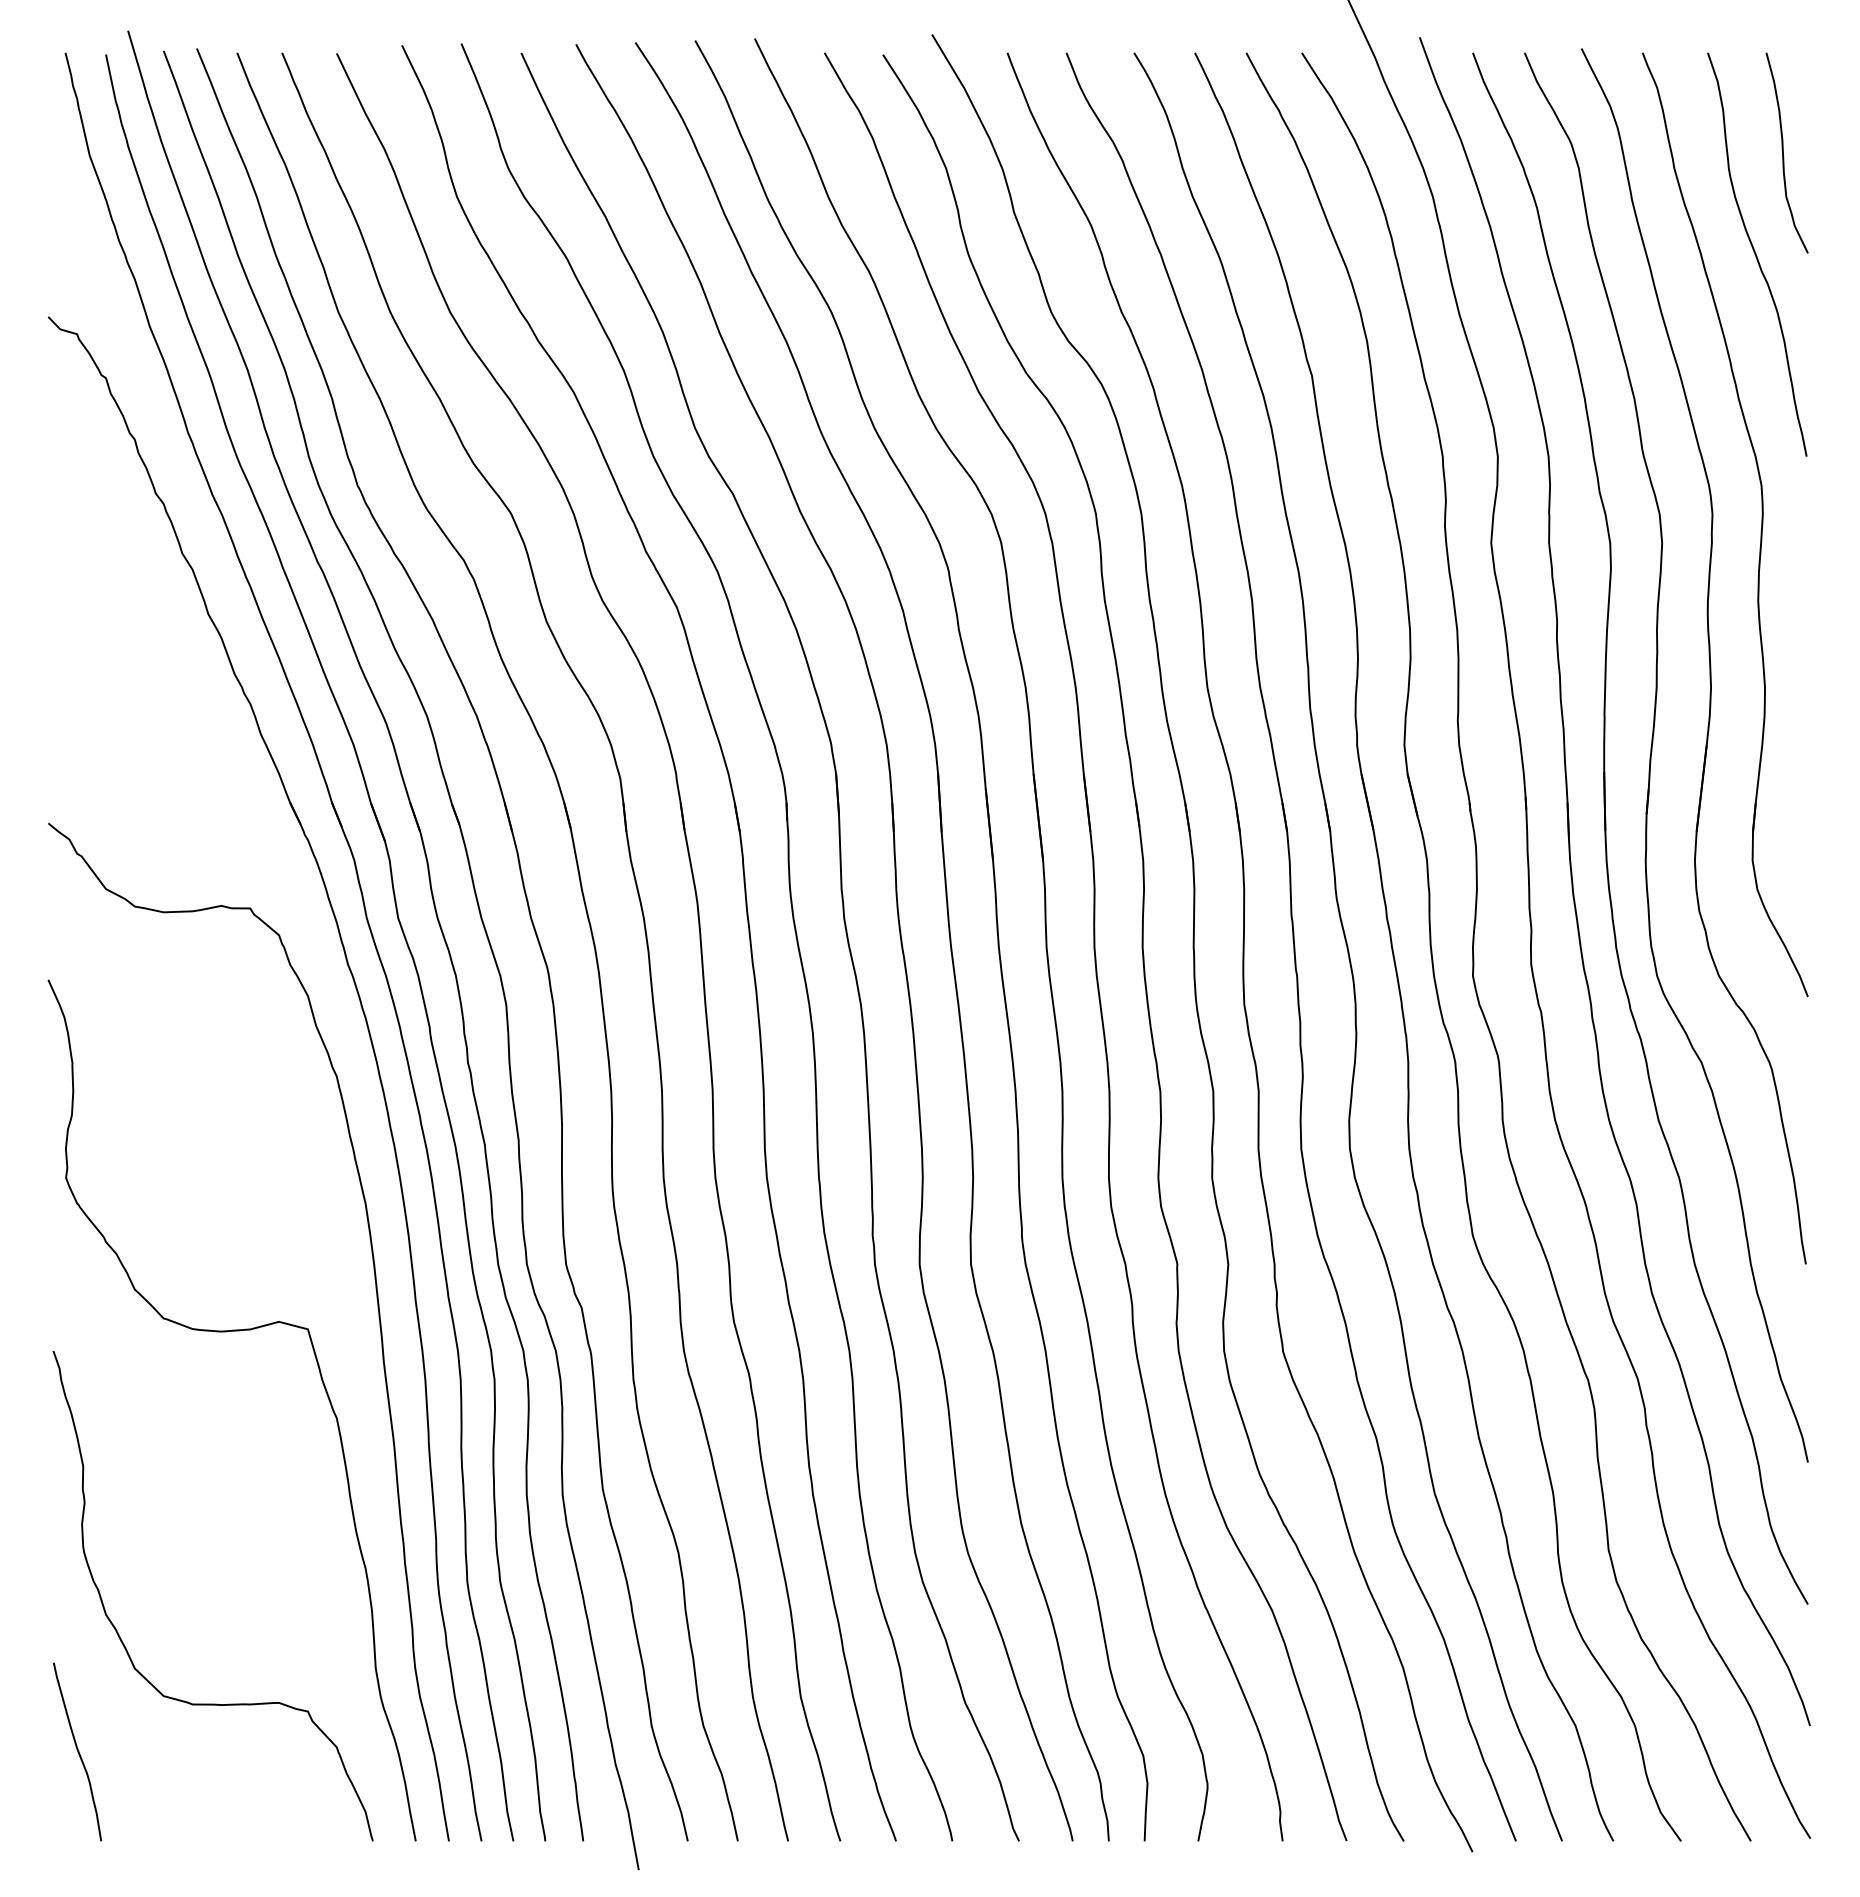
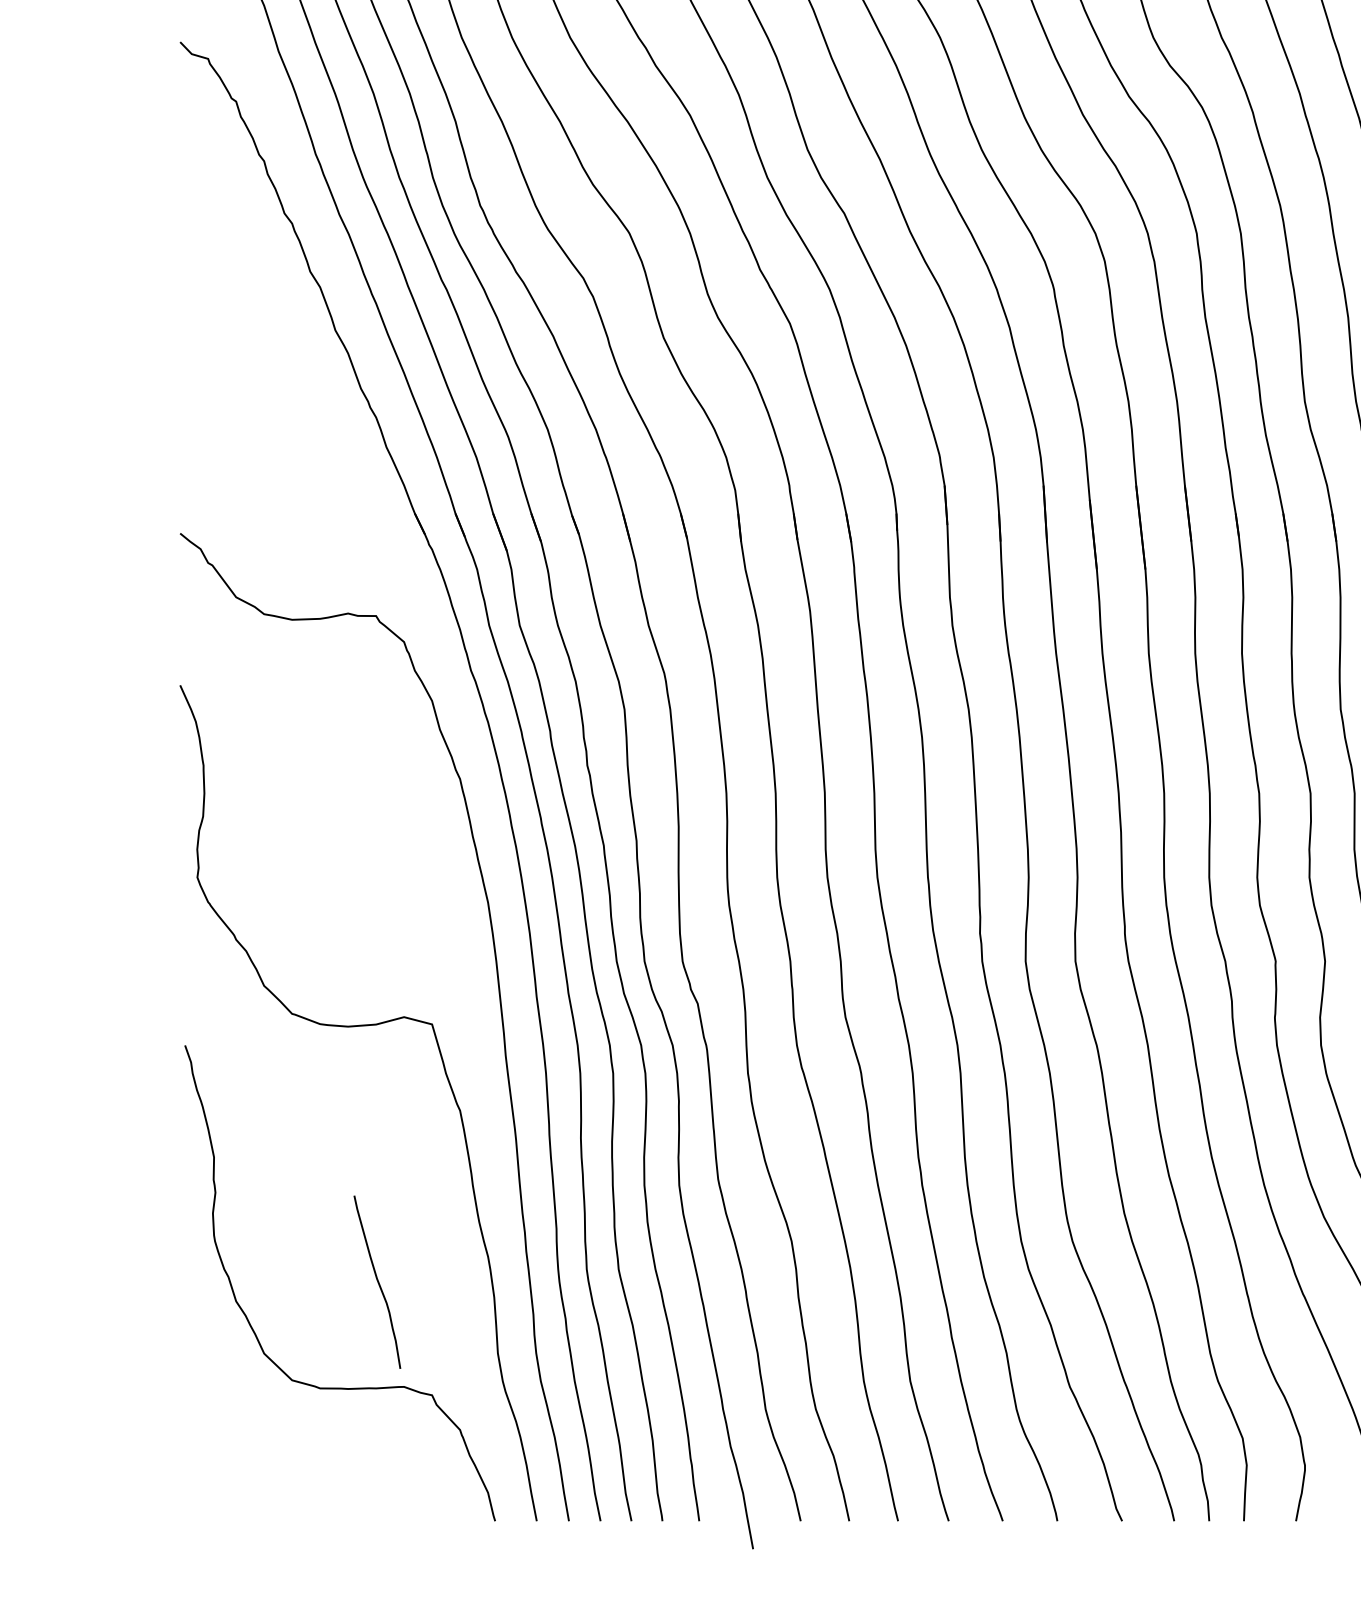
curve: (77, 1751) -> (377, 1281), moved

